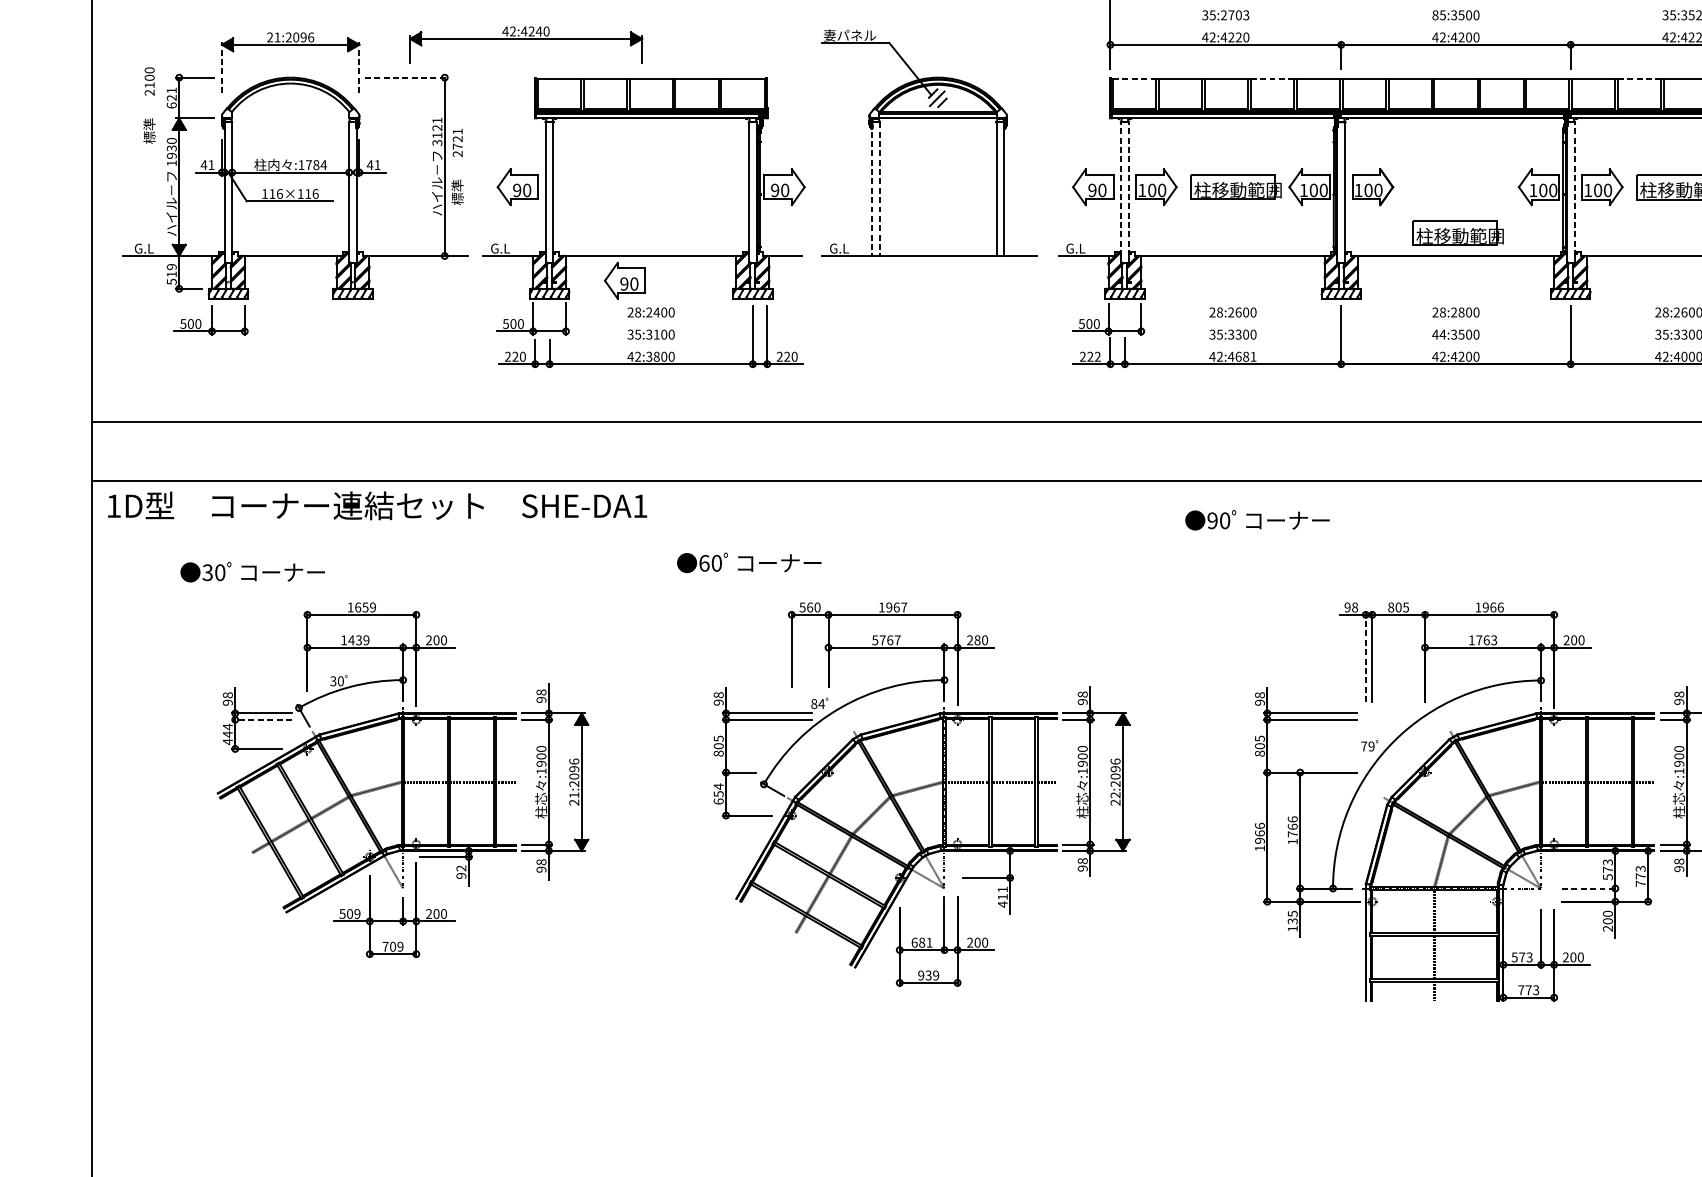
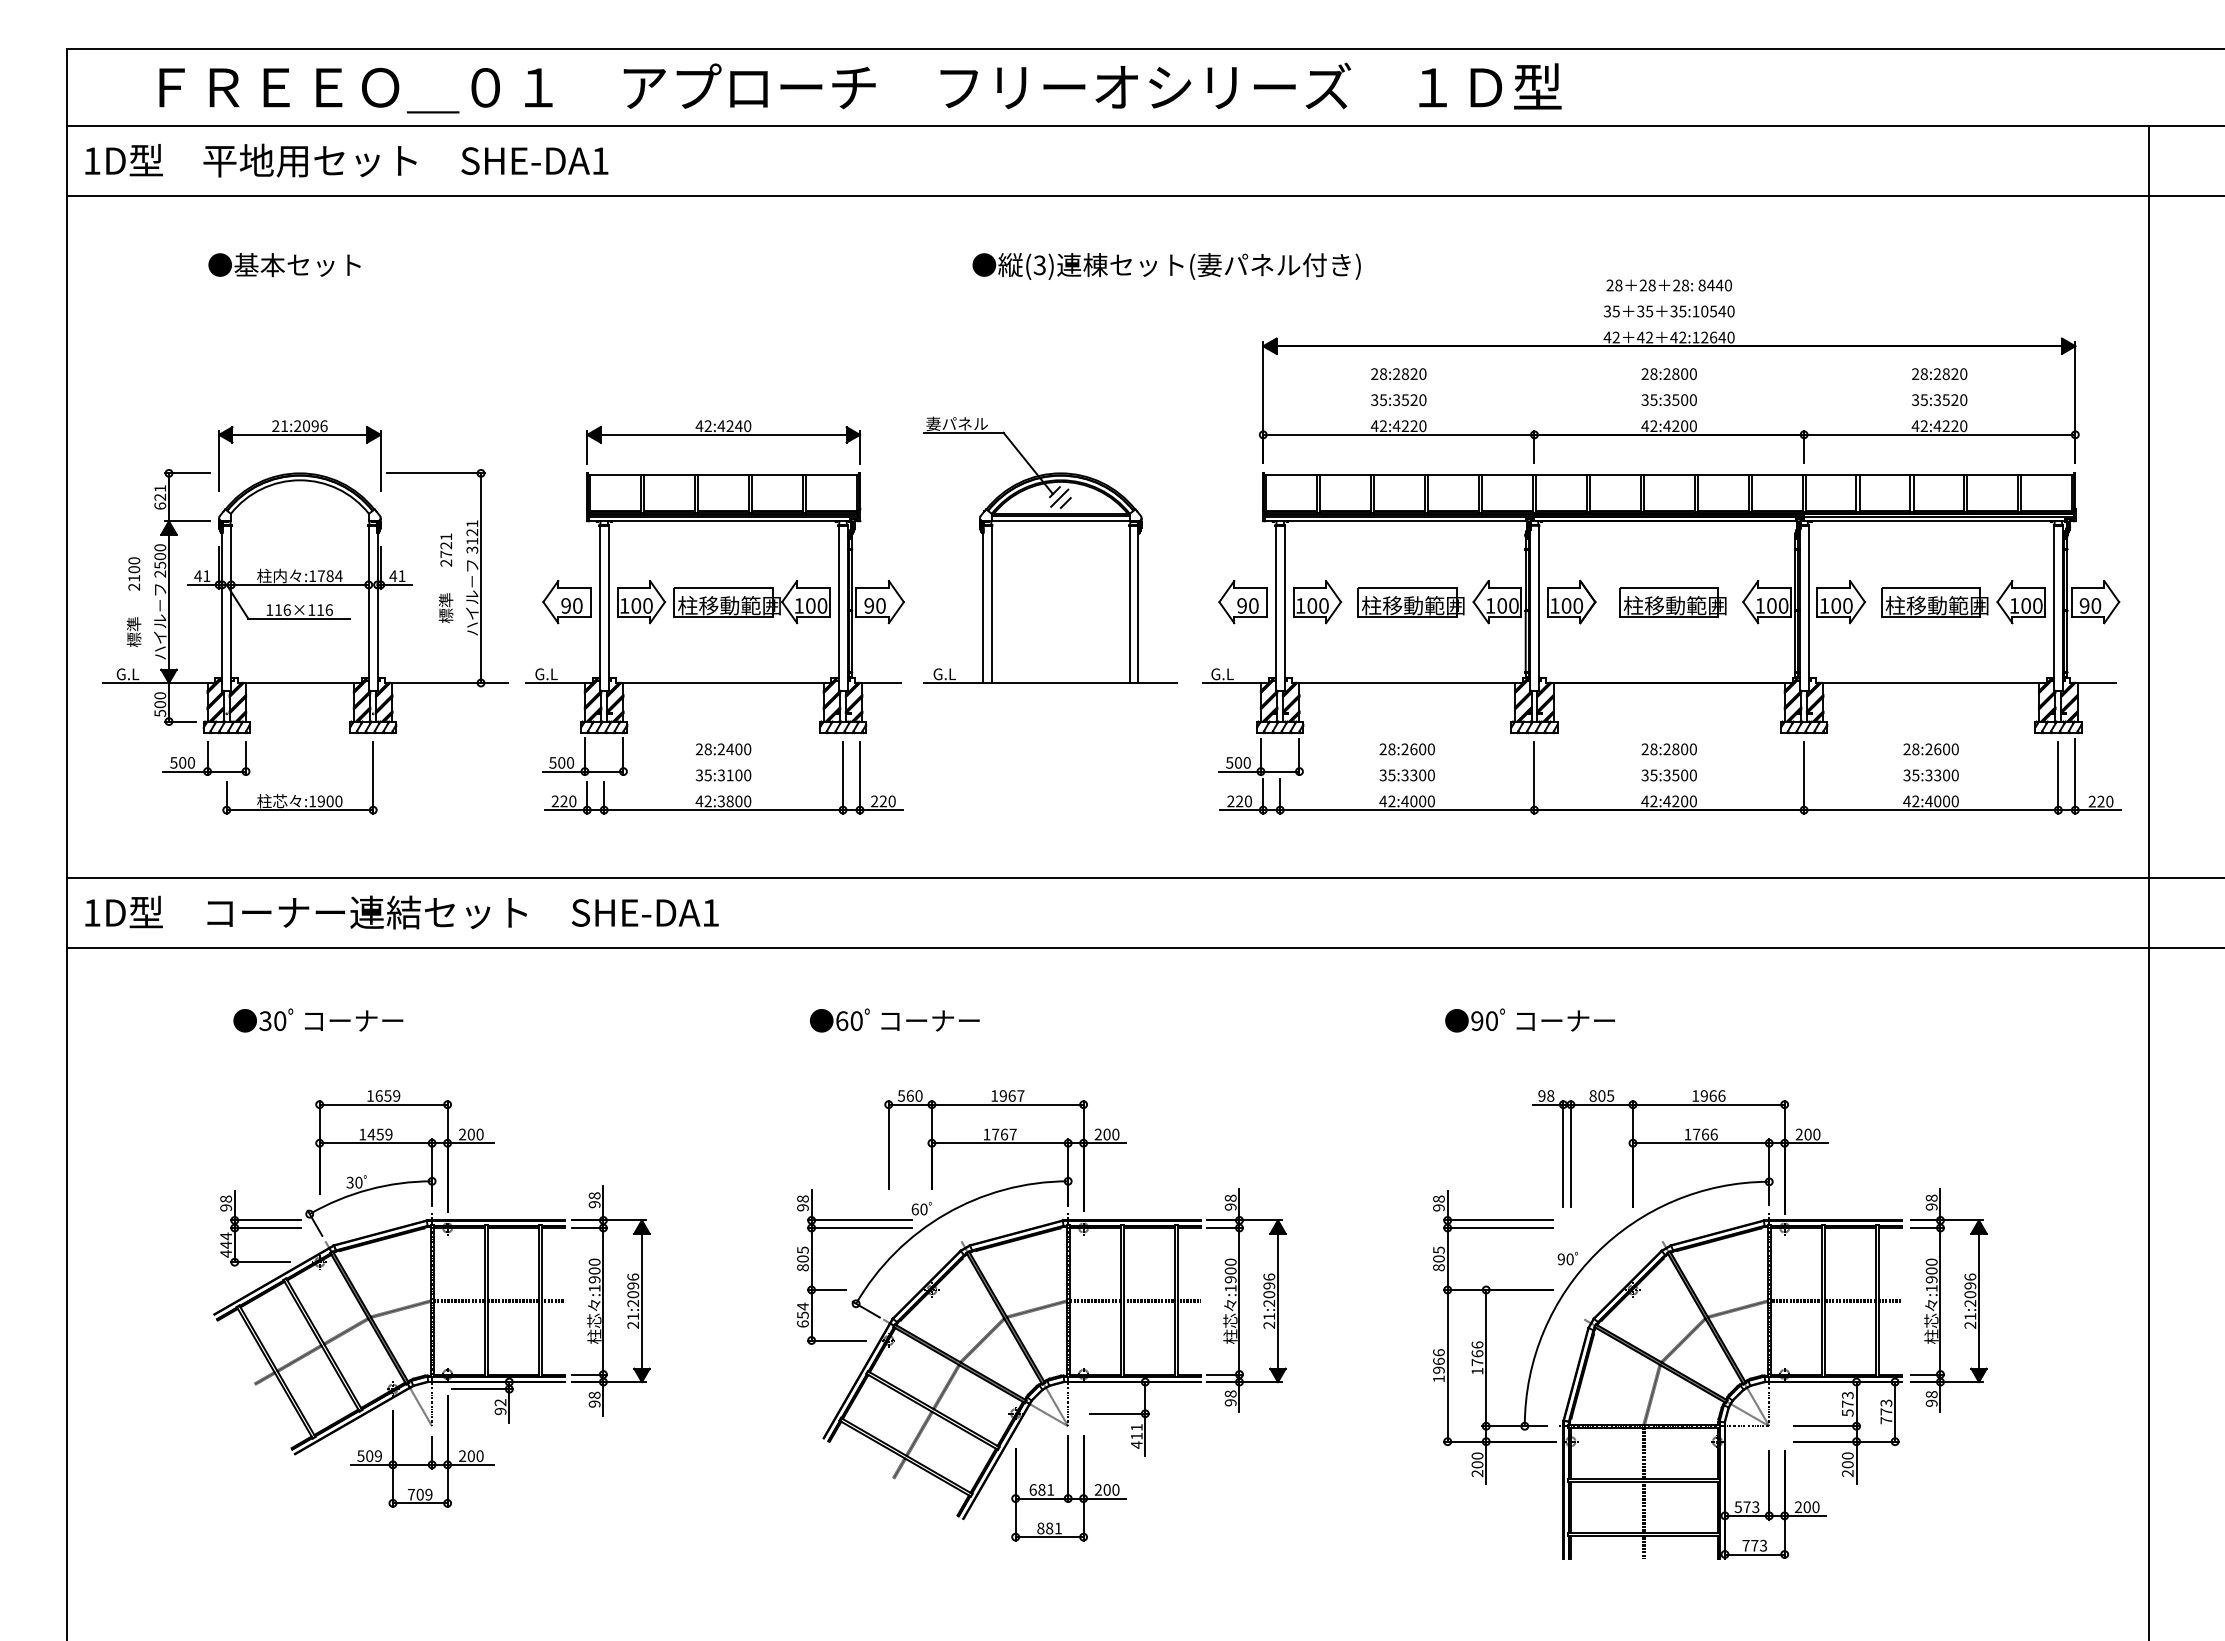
text: (1434, 14) -> (1644, 399), 85:3500 -> 35:3500
text: (1234, 15) -> (1409, 400), 35:2703 -> 35:3520
part: (526, 39) -> (723, 435), moved
line: (222, 66) -> (219, 460), dashed -> solid
line: (359, 66) -> (380, 460), dashed -> solid
line: (406, 77) -> (436, 473), dashed -> solid
line: (1135, 79) -> (1292, 475), dashed -> solid
line: (1273, 79) -> (1454, 475), dashed -> solid
line: (1639, 79) -> (1884, 475), dashed -> solid
text: (149, 105) -> (133, 602), moved
text: (172, 156) -> (160, 565), 1930 -> 2500
text: (457, 167) -> (445, 578), moved
part: (651, 187) -> (723, 602), added
line: (872, 189) -> (983, 604), dashed -> solid
line: (880, 189) -> (992, 604), dashed -> solid
line: (1120, 189) -> (1275, 604), dashed -> solid
line: (1128, 189) -> (1284, 604), dashed -> solid
line: (1574, 189) -> (1808, 604), dashed -> solid
part: (1457, 233) -> (1672, 602), moved
text: (172, 270) -> (160, 700), 519 -> 500
part: (624, 281) -> (692, 712), removed
text: (1439, 334) -> (1649, 775), 44:3500 -> 35:3500
part: (286, 351) -> (295, 795), added
text: (1097, 356) -> (1247, 801), 222 -> 220
text: (1245, 356) -> (1422, 801), 42:4681 -> 42:4000
text: (377, 505) -> (401, 912), moved
text: (1257, 520) -> (1529, 1020), moved
text: (748, 562) -> (894, 1020), moved
text: (252, 572) -> (318, 1020), moved
text: (359, 639) -> (380, 1133), 1439 -> 1459
text: (874, 640) -> (986, 1134), 5767 -> 1767
text: (977, 640) -> (1106, 1134), 280 -> 200
text: (1493, 640) -> (1713, 1134), 1763 -> 1766
line: (1365, 656) -> (1563, 1153), dashed -> solid
text: (817, 704) -> (919, 1209), 84 -> 60
line: (261, 719) -> (265, 1227), dashed -> solid
text: (1367, 746) -> (1565, 1259), 79 -> 90
text: (1114, 795) -> (1268, 1316), 22:2096 -> 21:2096
line: (1590, 888) -> (1827, 1426), dashed -> solid
text: (1292, 921) -> (1477, 1464), 135 -> 200
text: (928, 975) -> (1049, 1528), 939 -> 881

